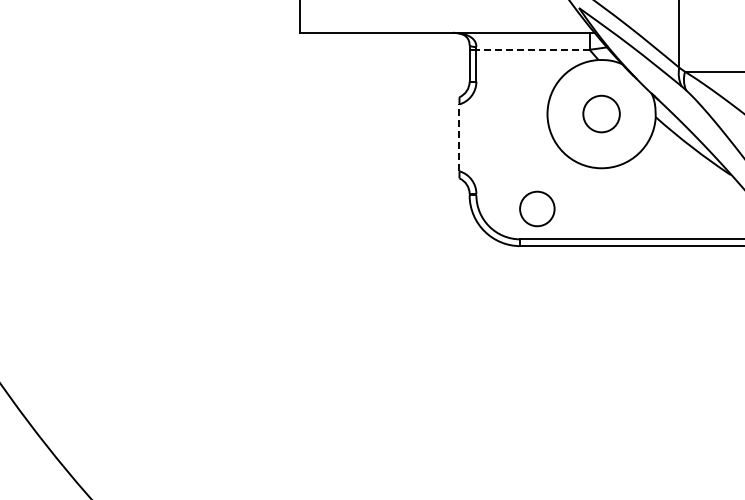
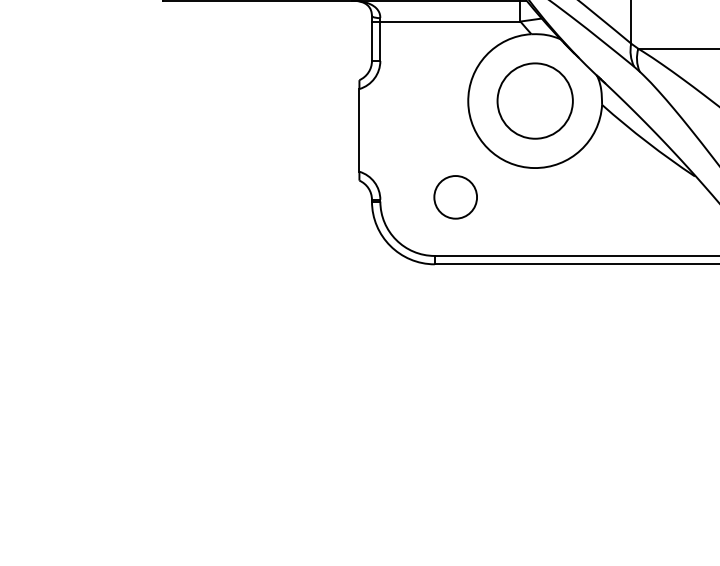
line: (533, 49) -> (450, 21), dashed -> solid
circle: (601, 113) -> (535, 100), size x1.67
line: (459, 137) -> (359, 129), dashed -> solid
circle: (537, 208) -> (455, 196), moved

